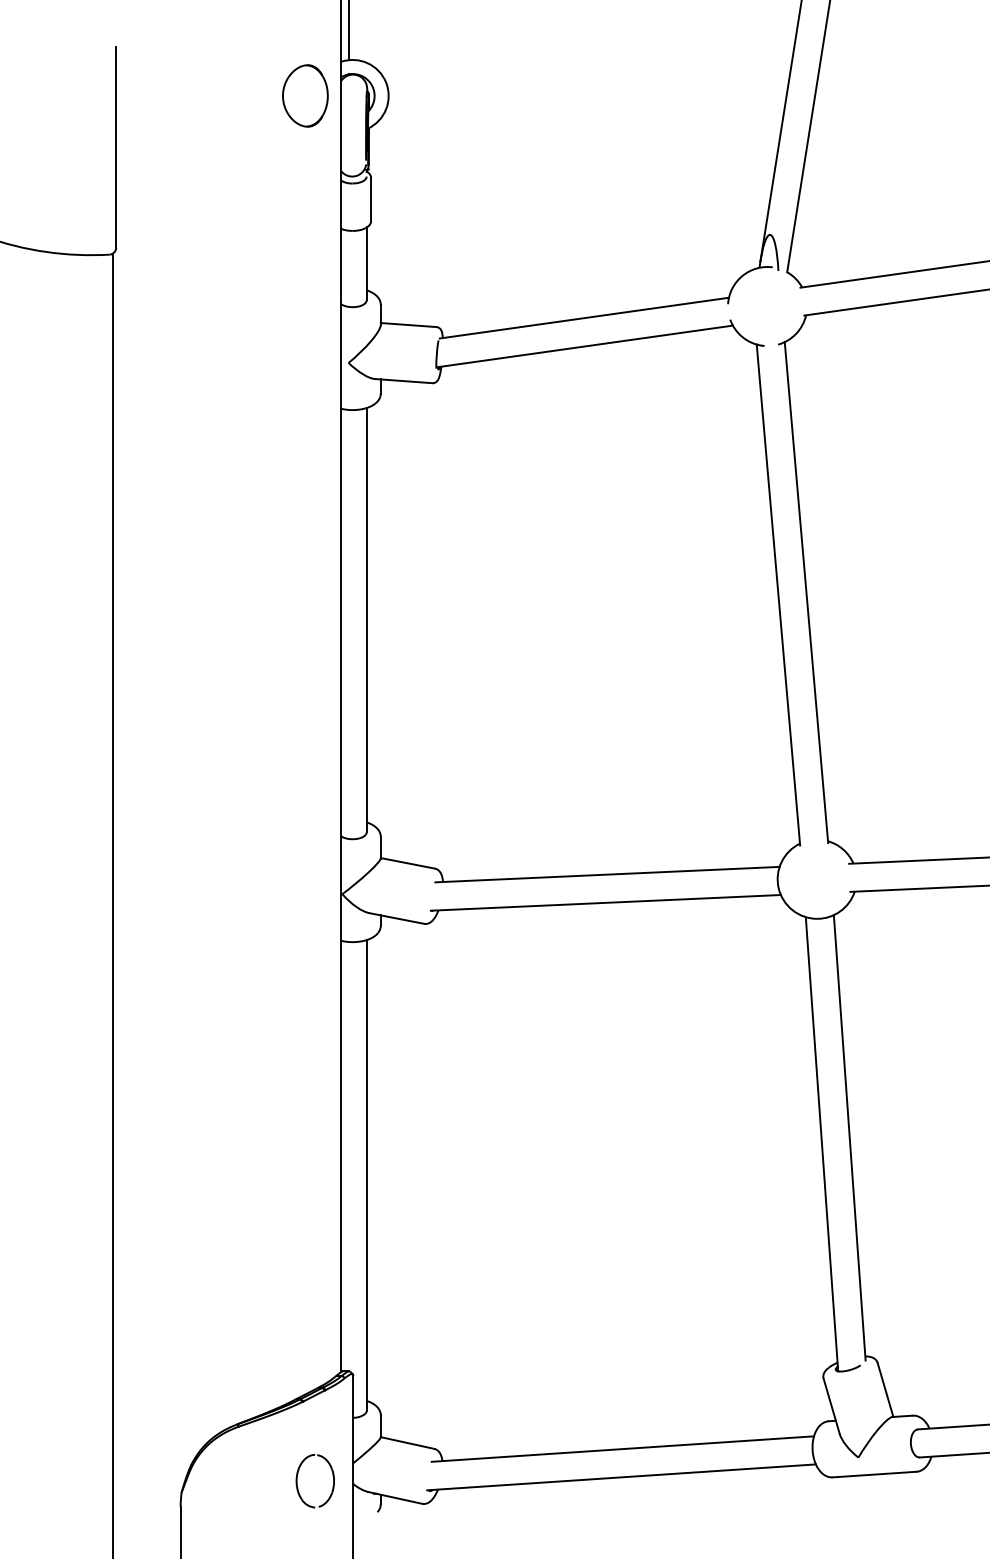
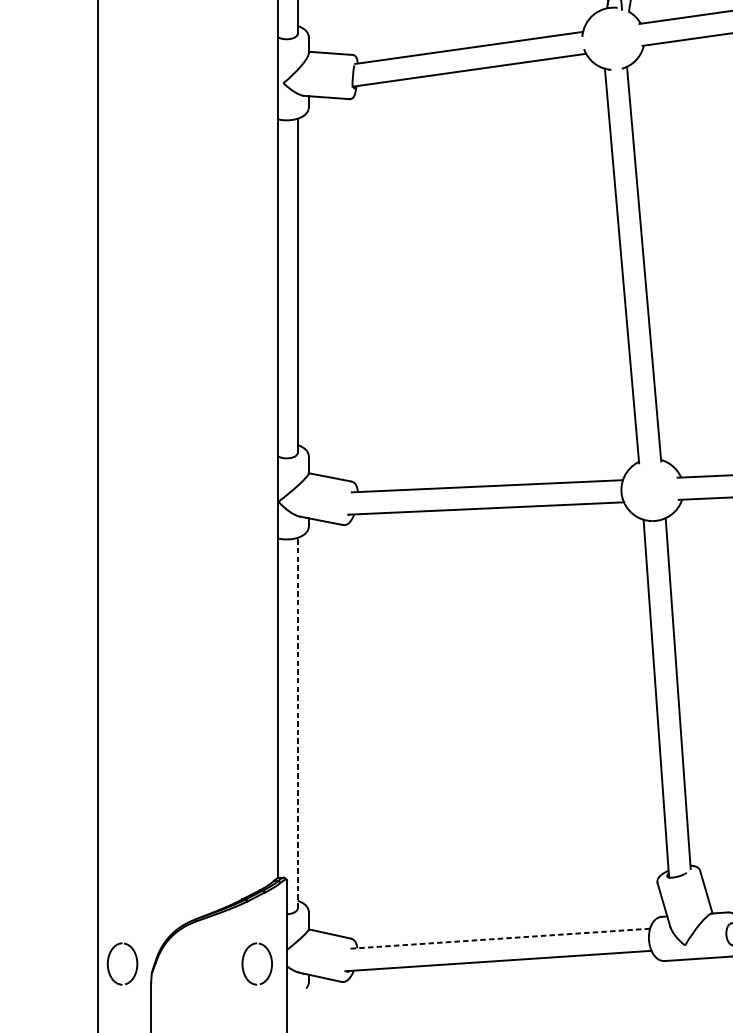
line: (366, 1174) -> (297, 722), solid -> dashed
line: (622, 1449) -> (499, 939), solid -> dashed
part: (126, 1481) -> (108, 964), added

